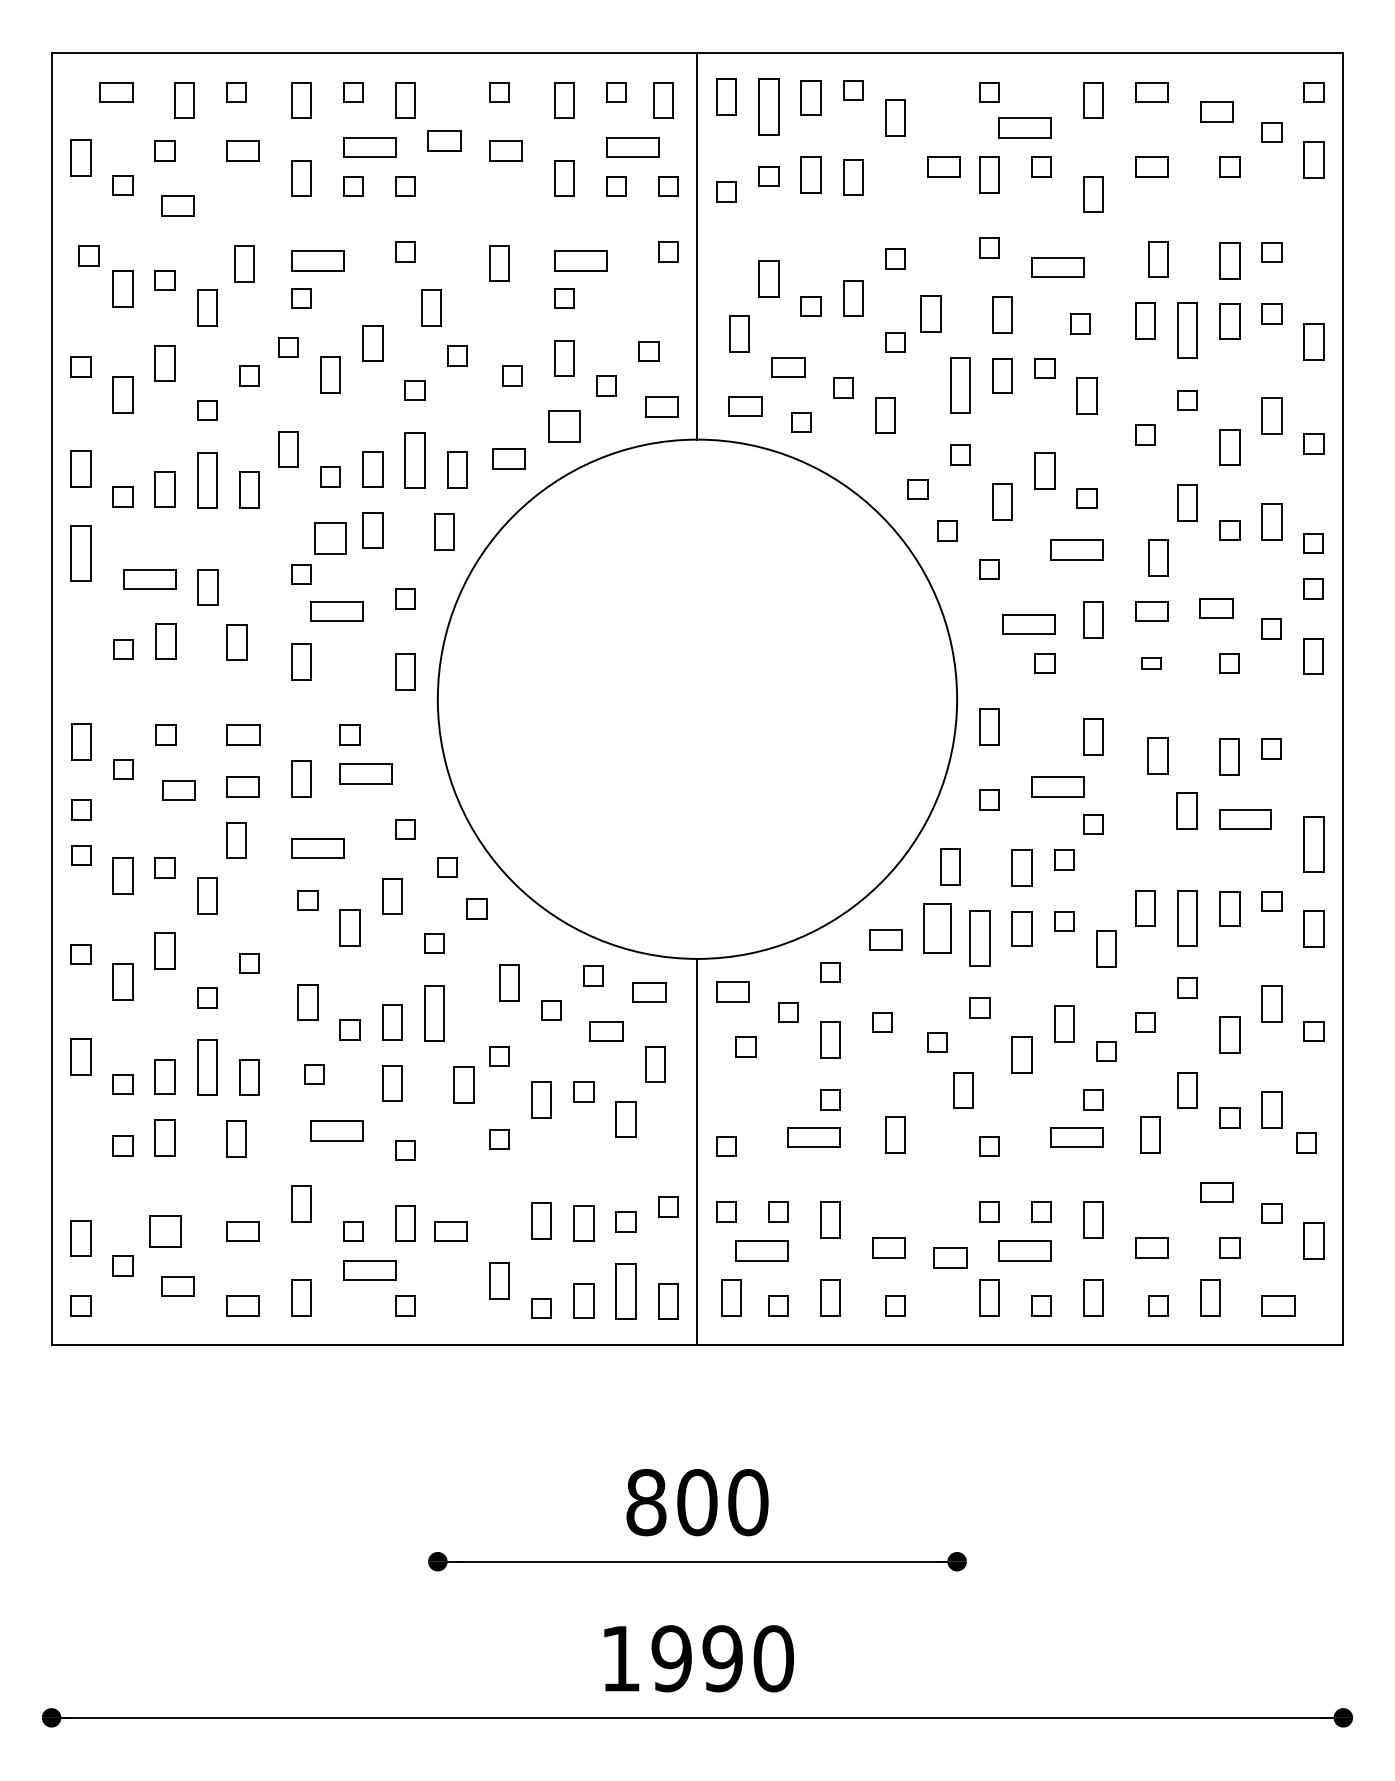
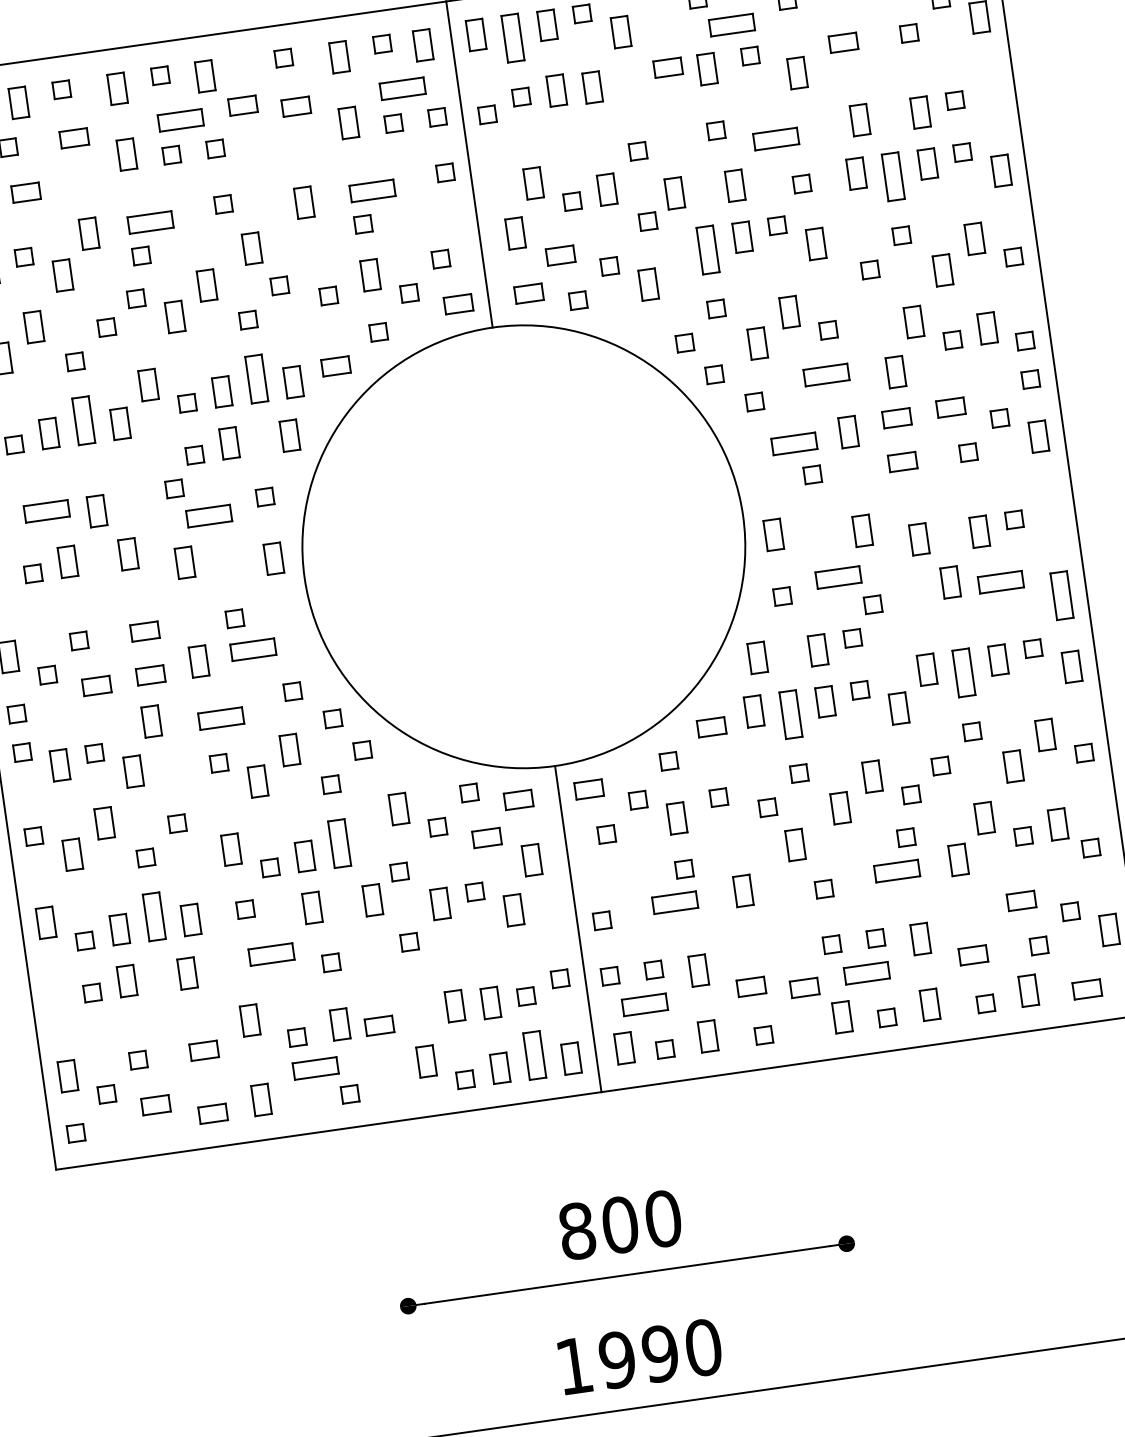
part: (564, 426) -> (378, 332), size x0.62
part: (330, 538) -> (194, 455), size x0.62
part: (1151, 663) -> (902, 462), size x1.67
part: (937, 928) -> (754, 711), size x0.71
part: (164, 1231) -> (137, 1060), size x0.62

